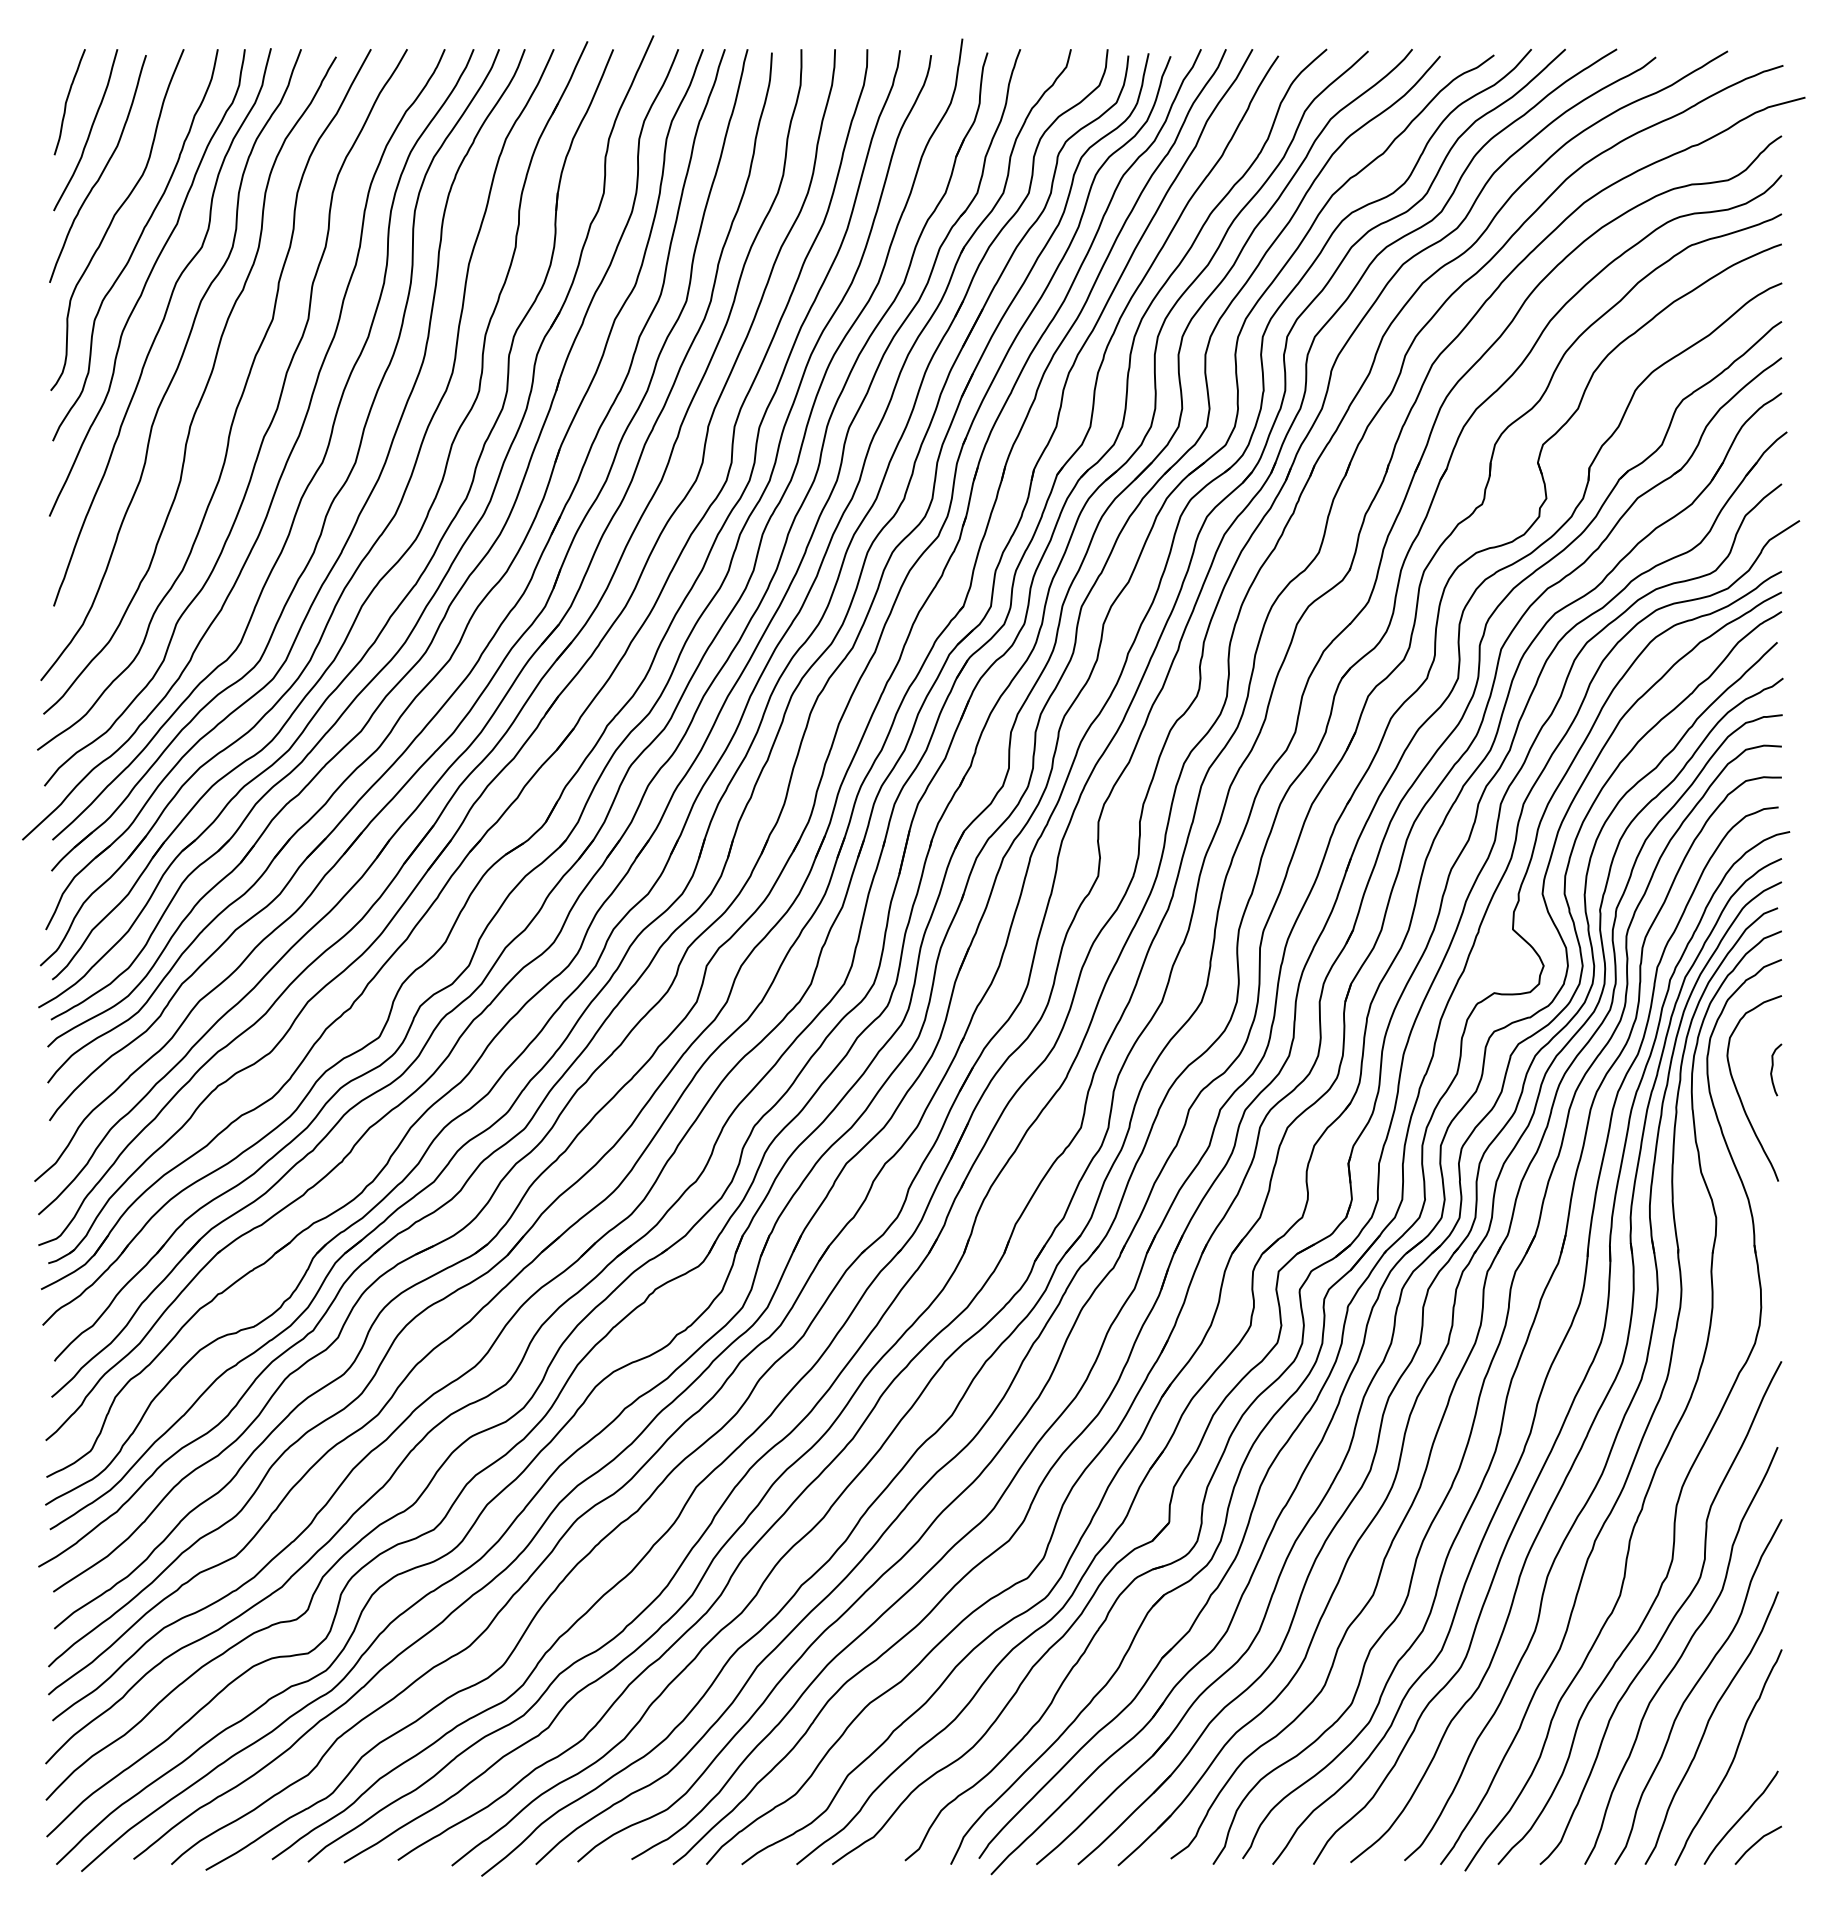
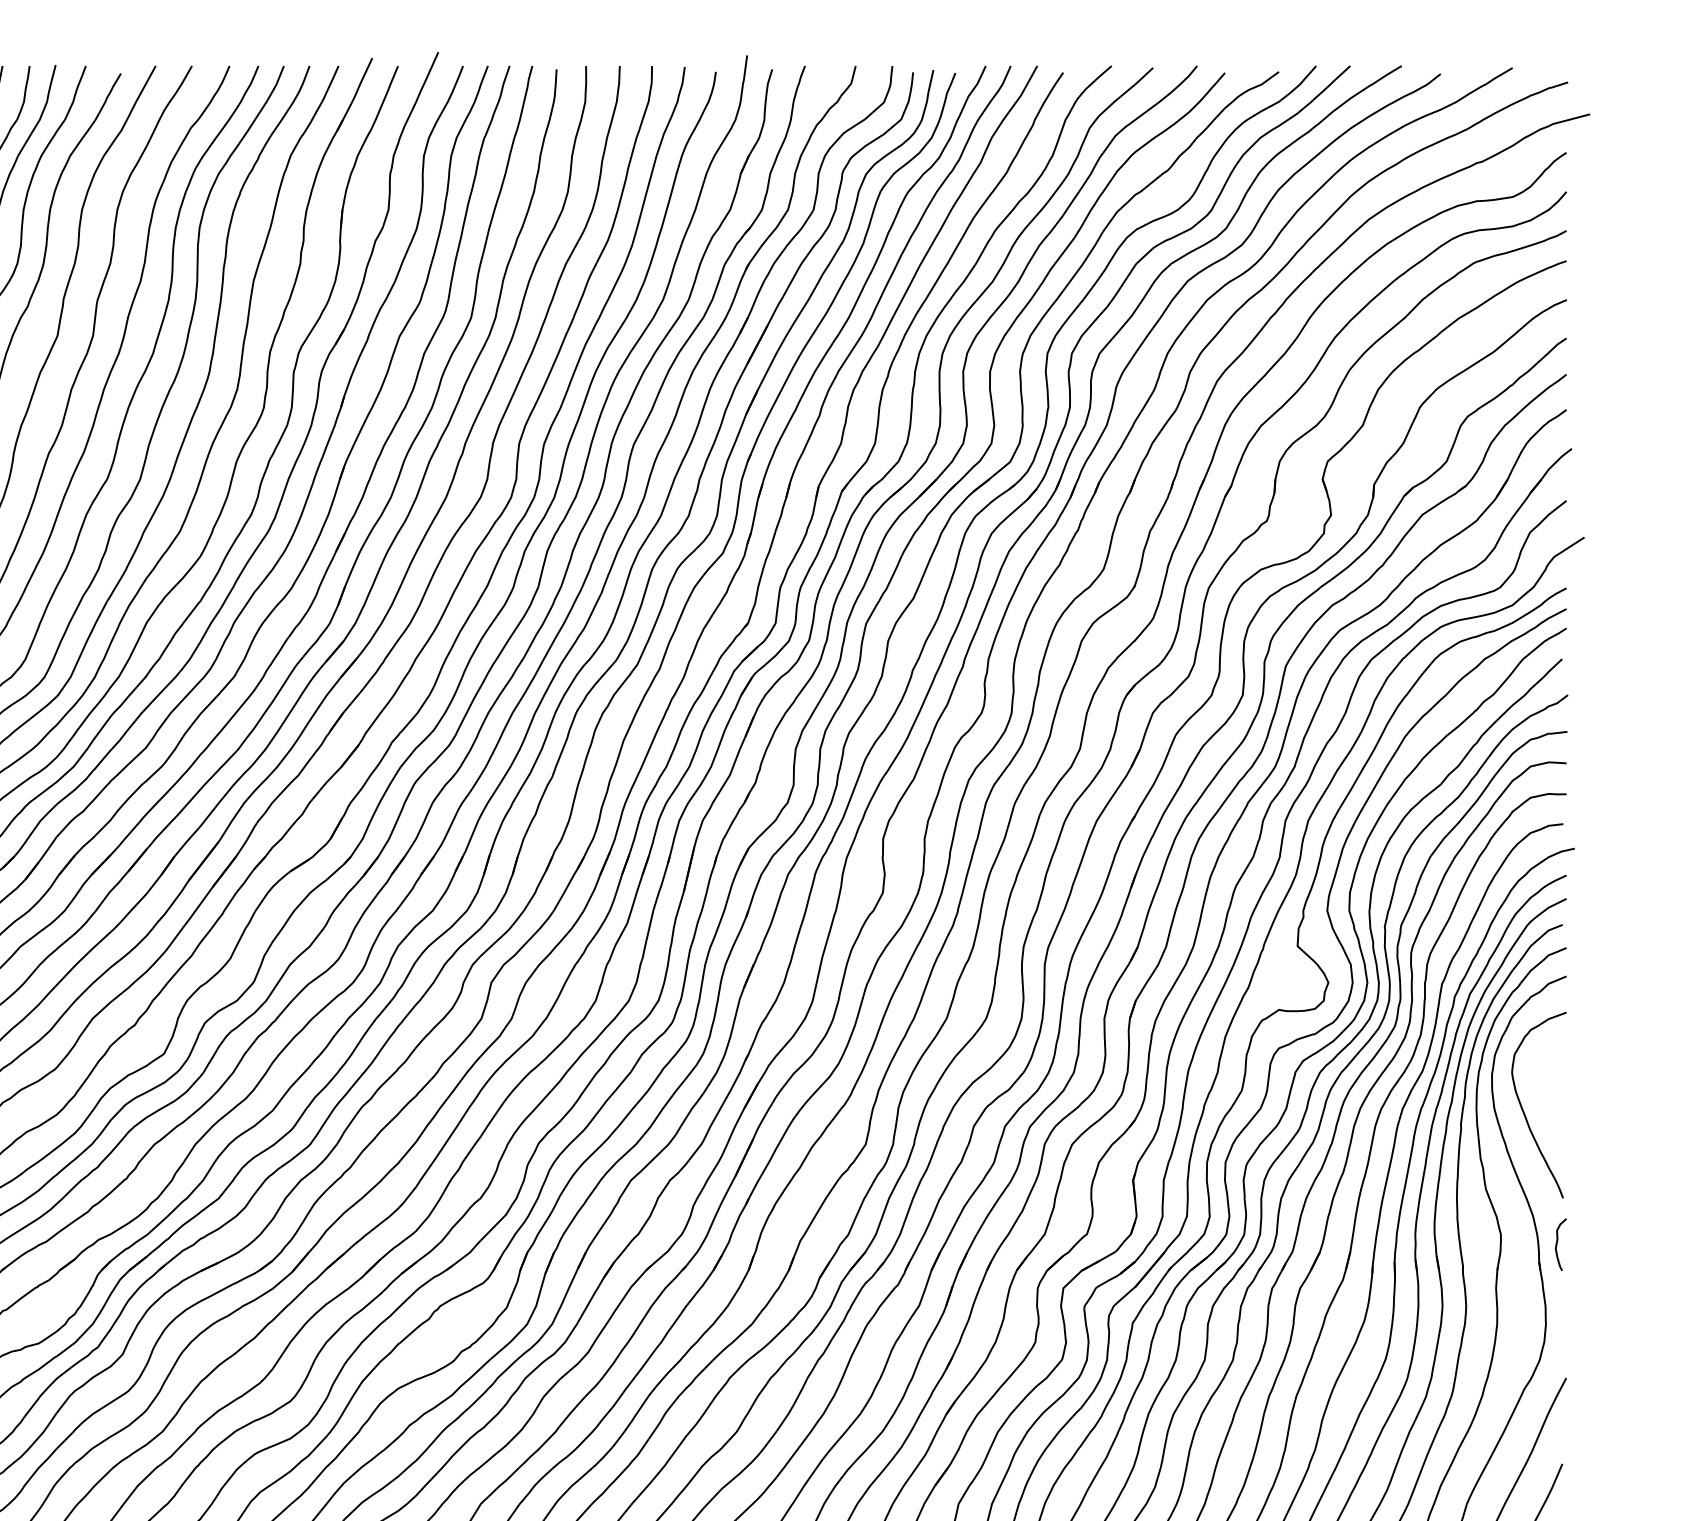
curve: (1773, 1067) -> (1558, 1242), moved

